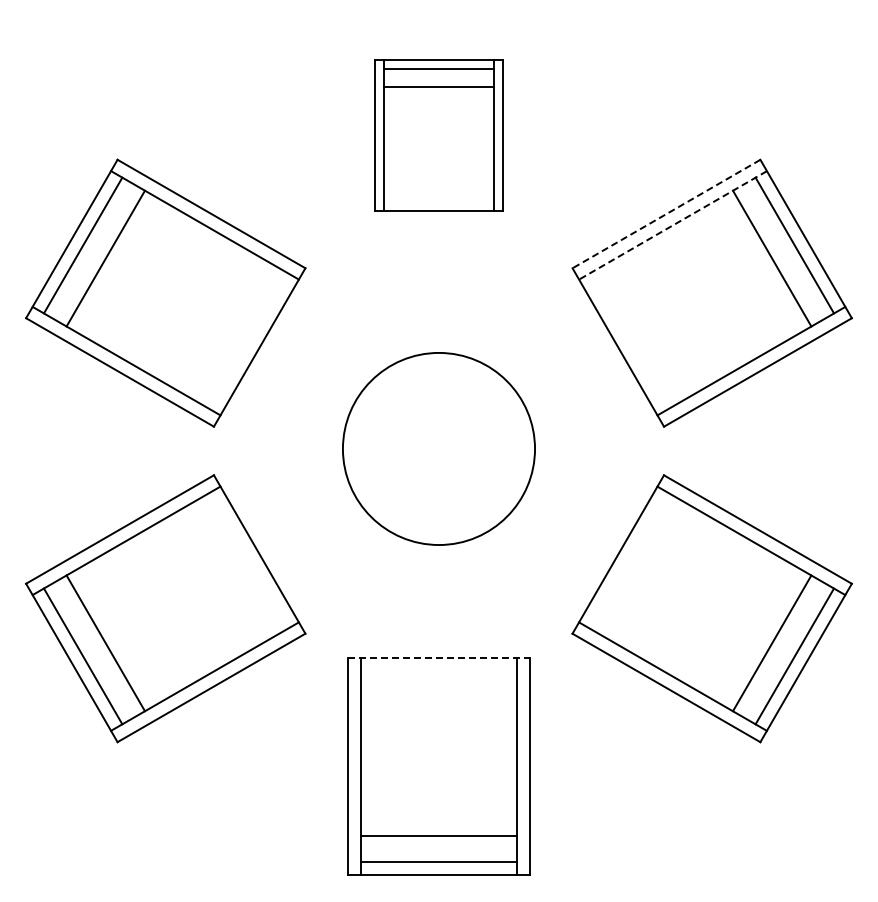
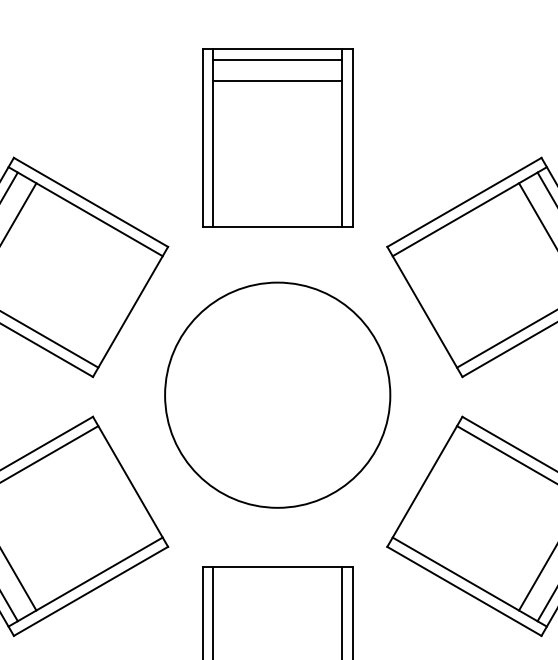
part: (438, 135) -> (277, 137), size x1.43
line: (666, 214) -> (464, 202), dashed -> solid
line: (672, 225) -> (469, 211), dashed -> solid
circle: (438, 448) -> (277, 394), size x1.43
line: (439, 658) -> (278, 567), dashed -> solid

